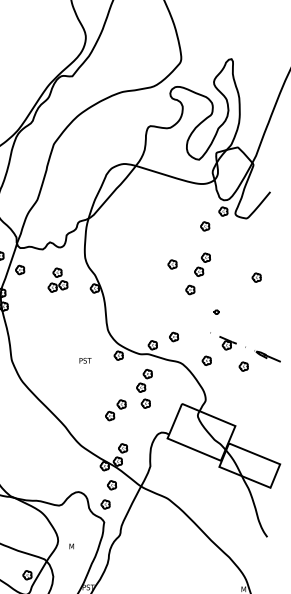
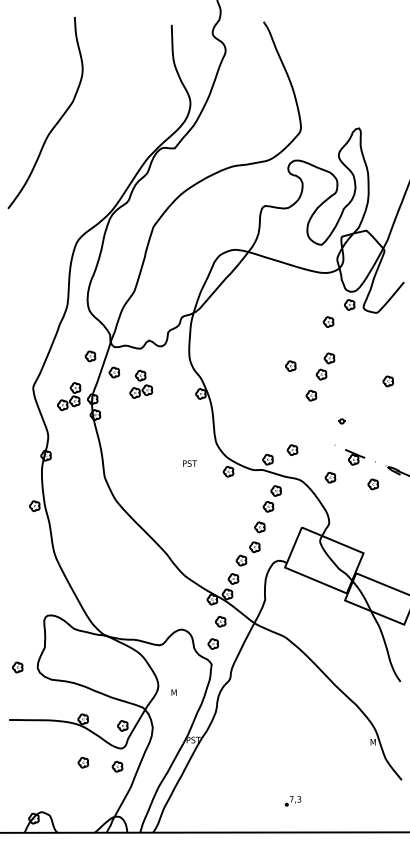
part: (58, 279) -> (141, 383), moved
text: (85, 360) -> (190, 463), moved
part: (143, 380) -> (271, 498), moved
part: (115, 409) -> (247, 553), moved

